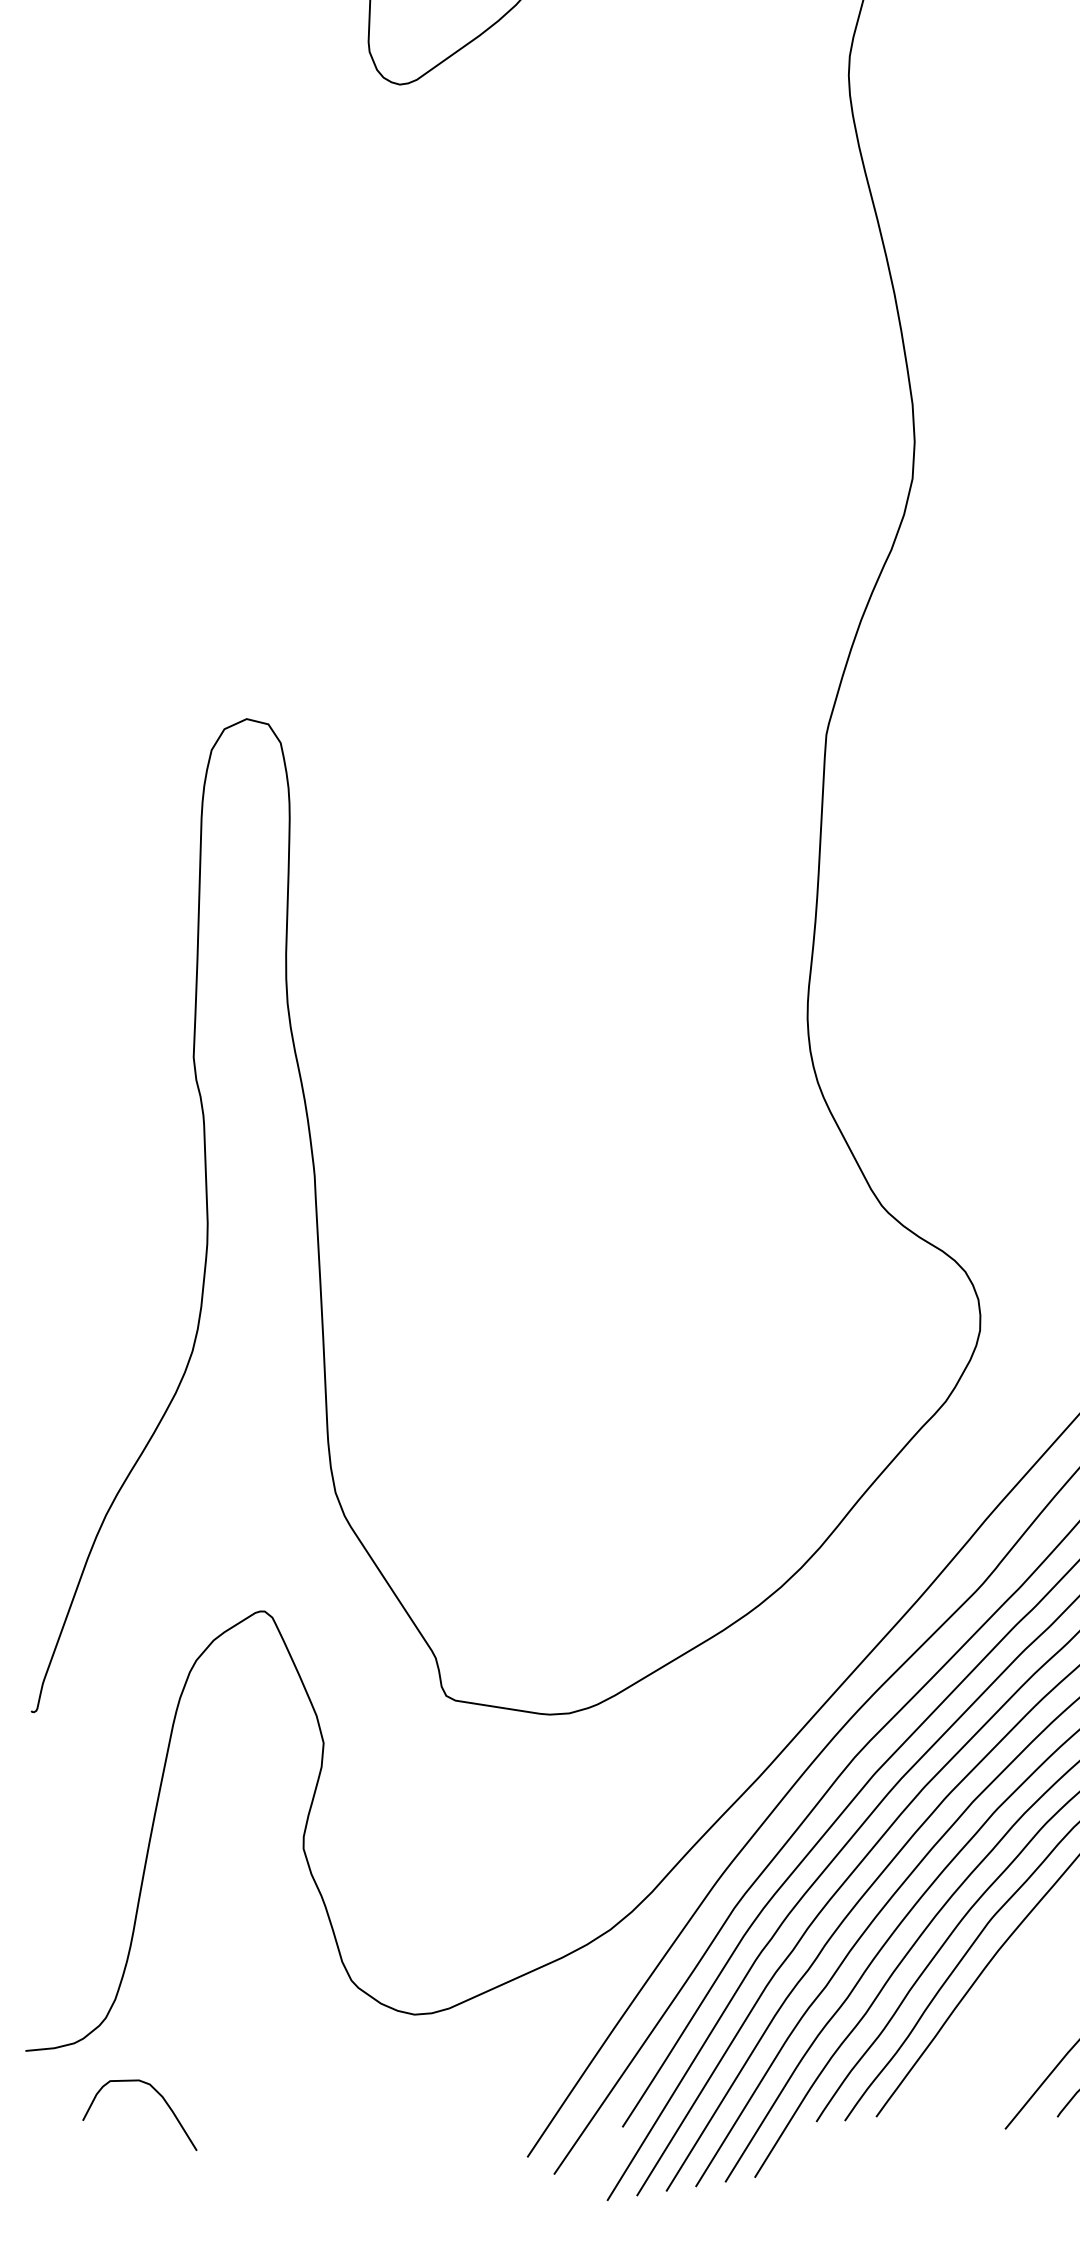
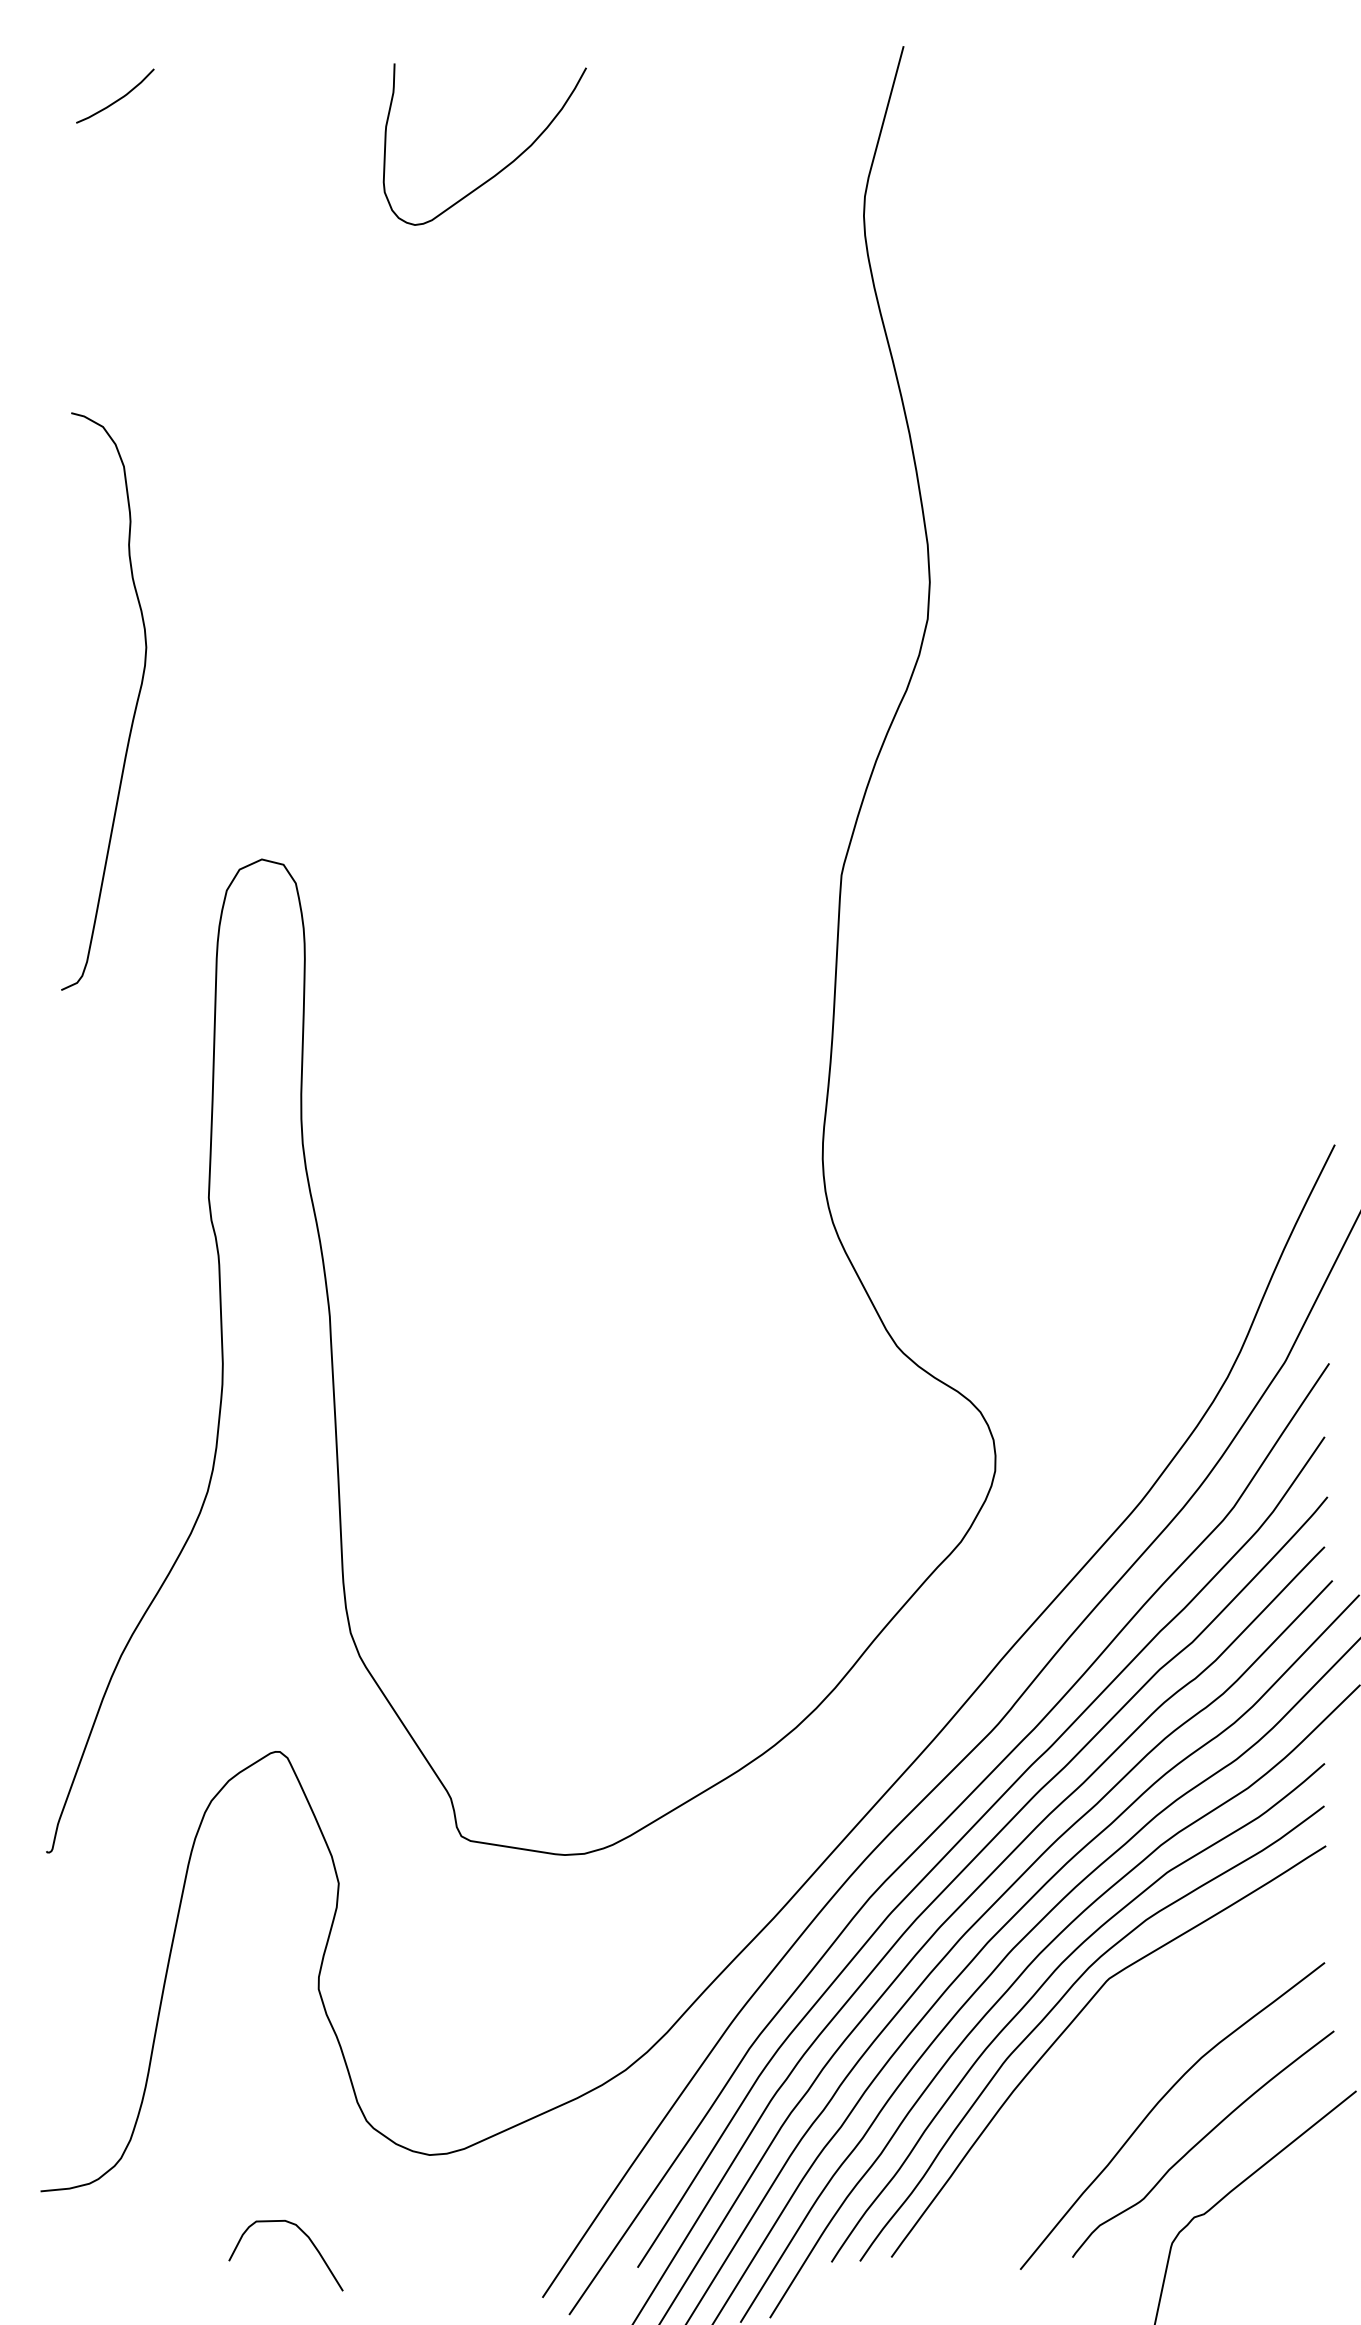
curve: (119, 569) -> (134, 709), added
curve: (159, 2095) -> (305, 2235), moved

